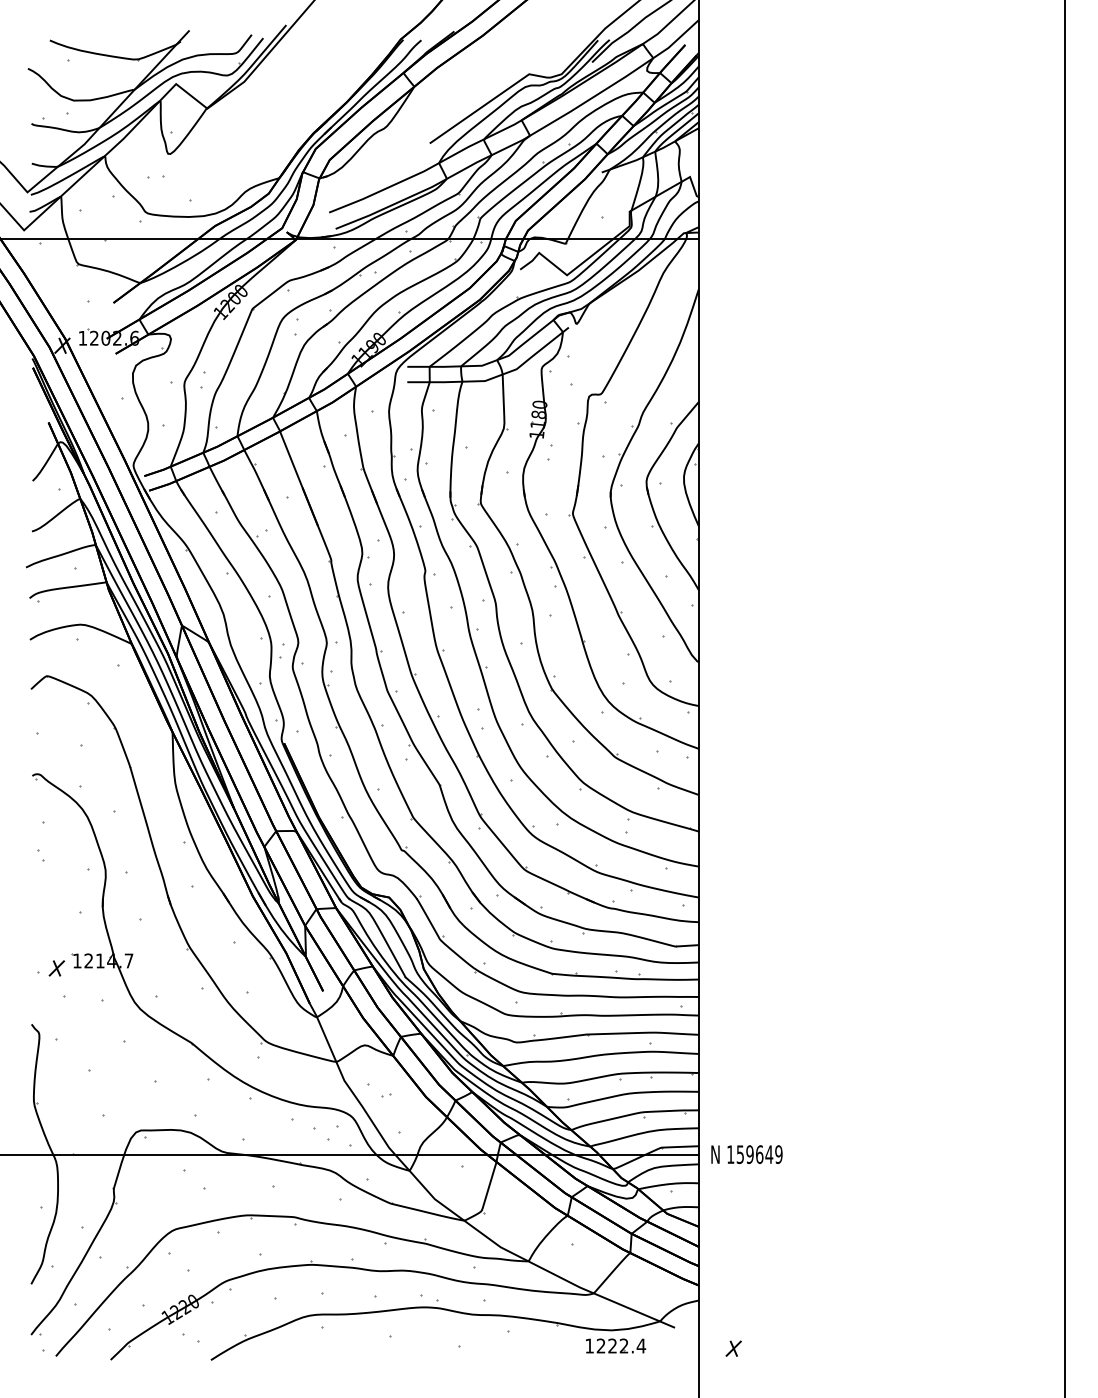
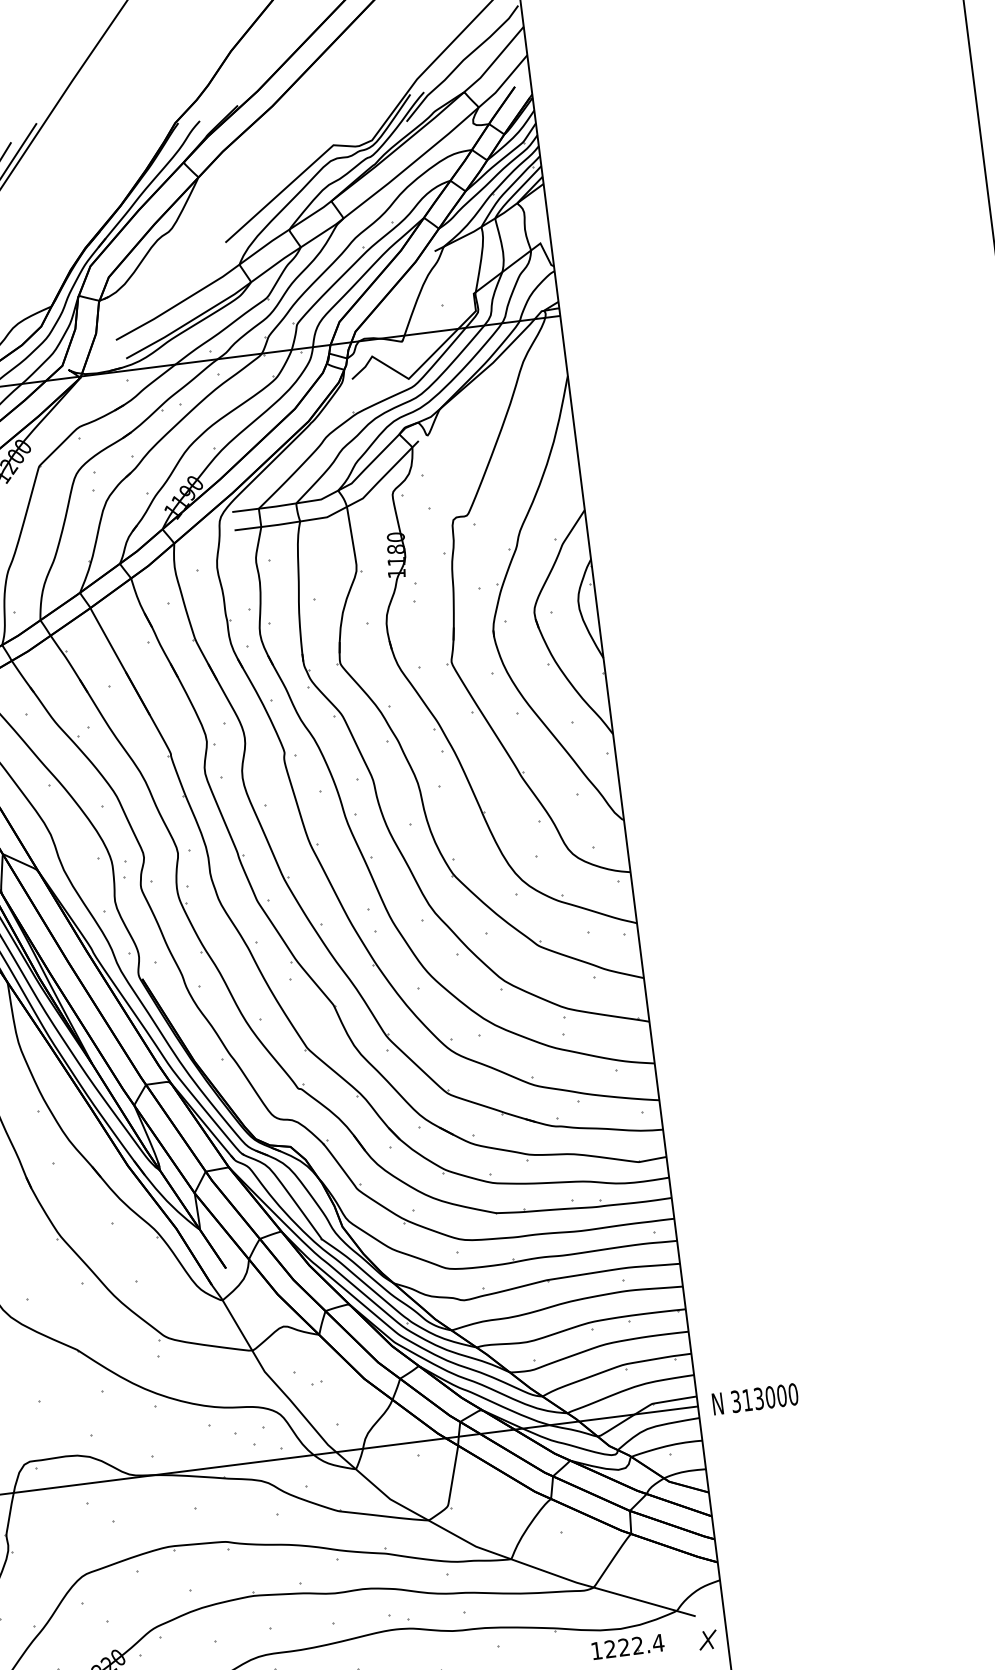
text: (754, 1154) -> (764, 1397), 159649 -> 313000
part: (733, 1348) -> (707, 1639), moved

